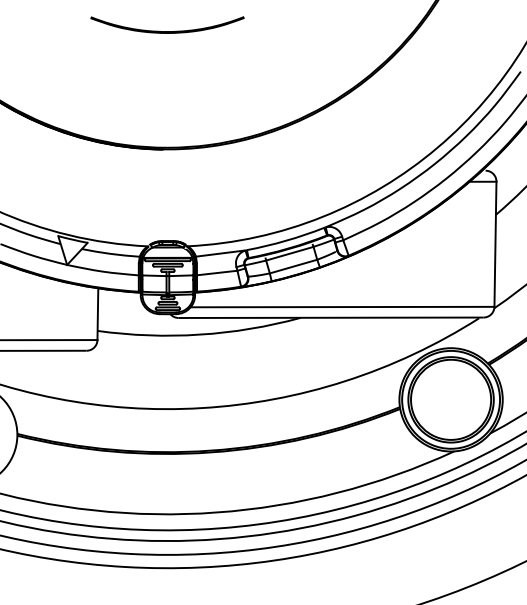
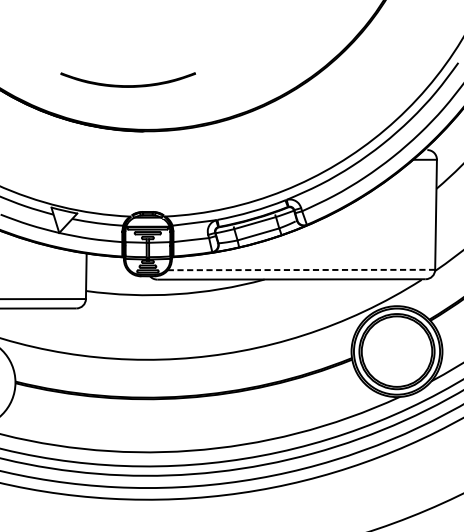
part: (167, 31) -> (128, 85), moved
line: (342, 307) -> (301, 270), solid -> dashed

